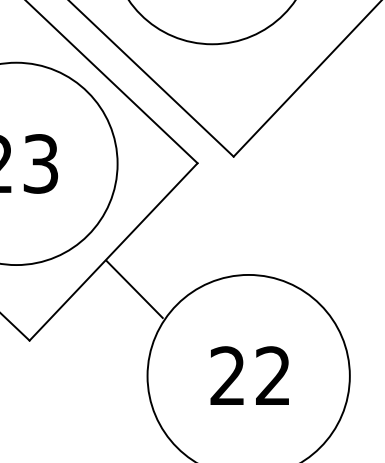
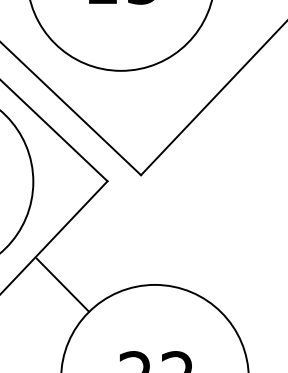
line: (134, 289) -> (62, 285), moved

